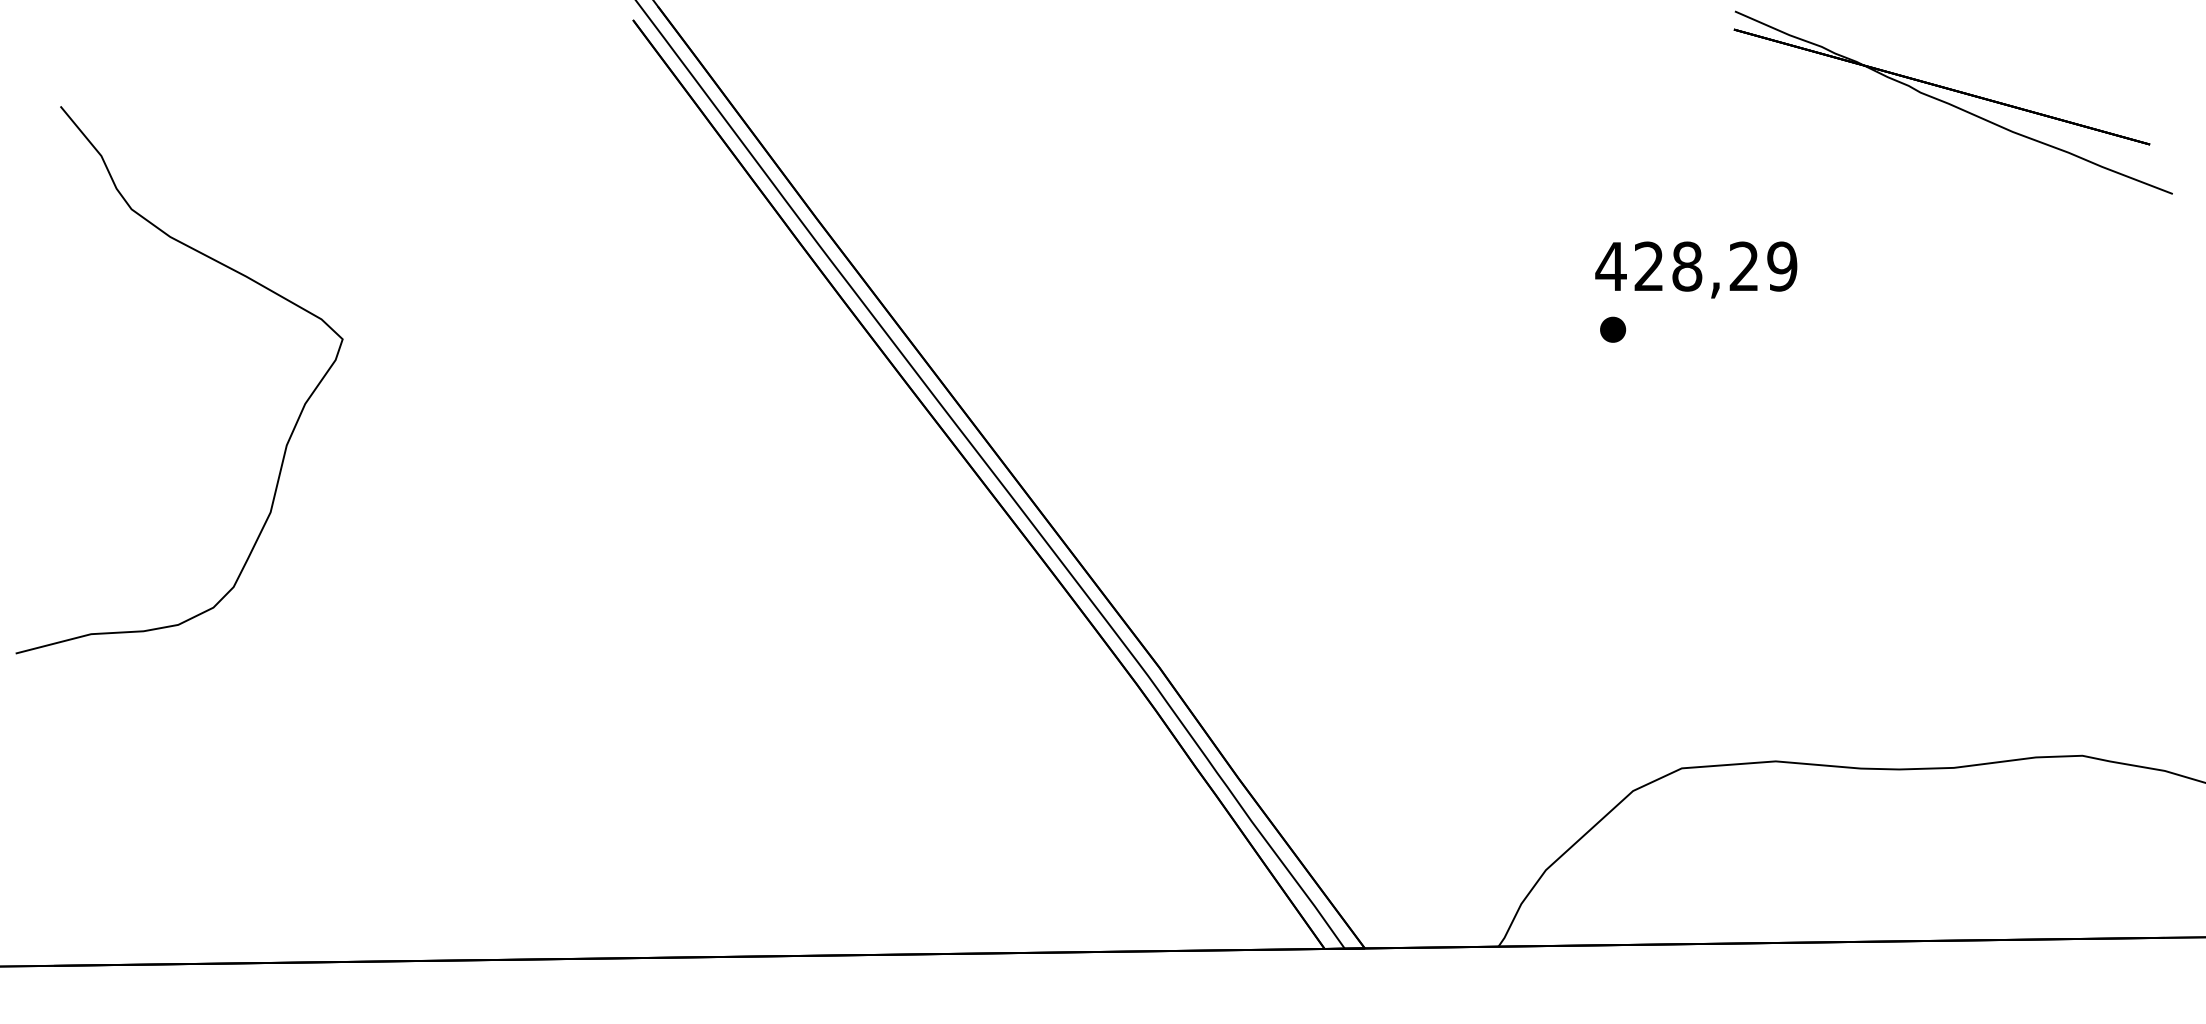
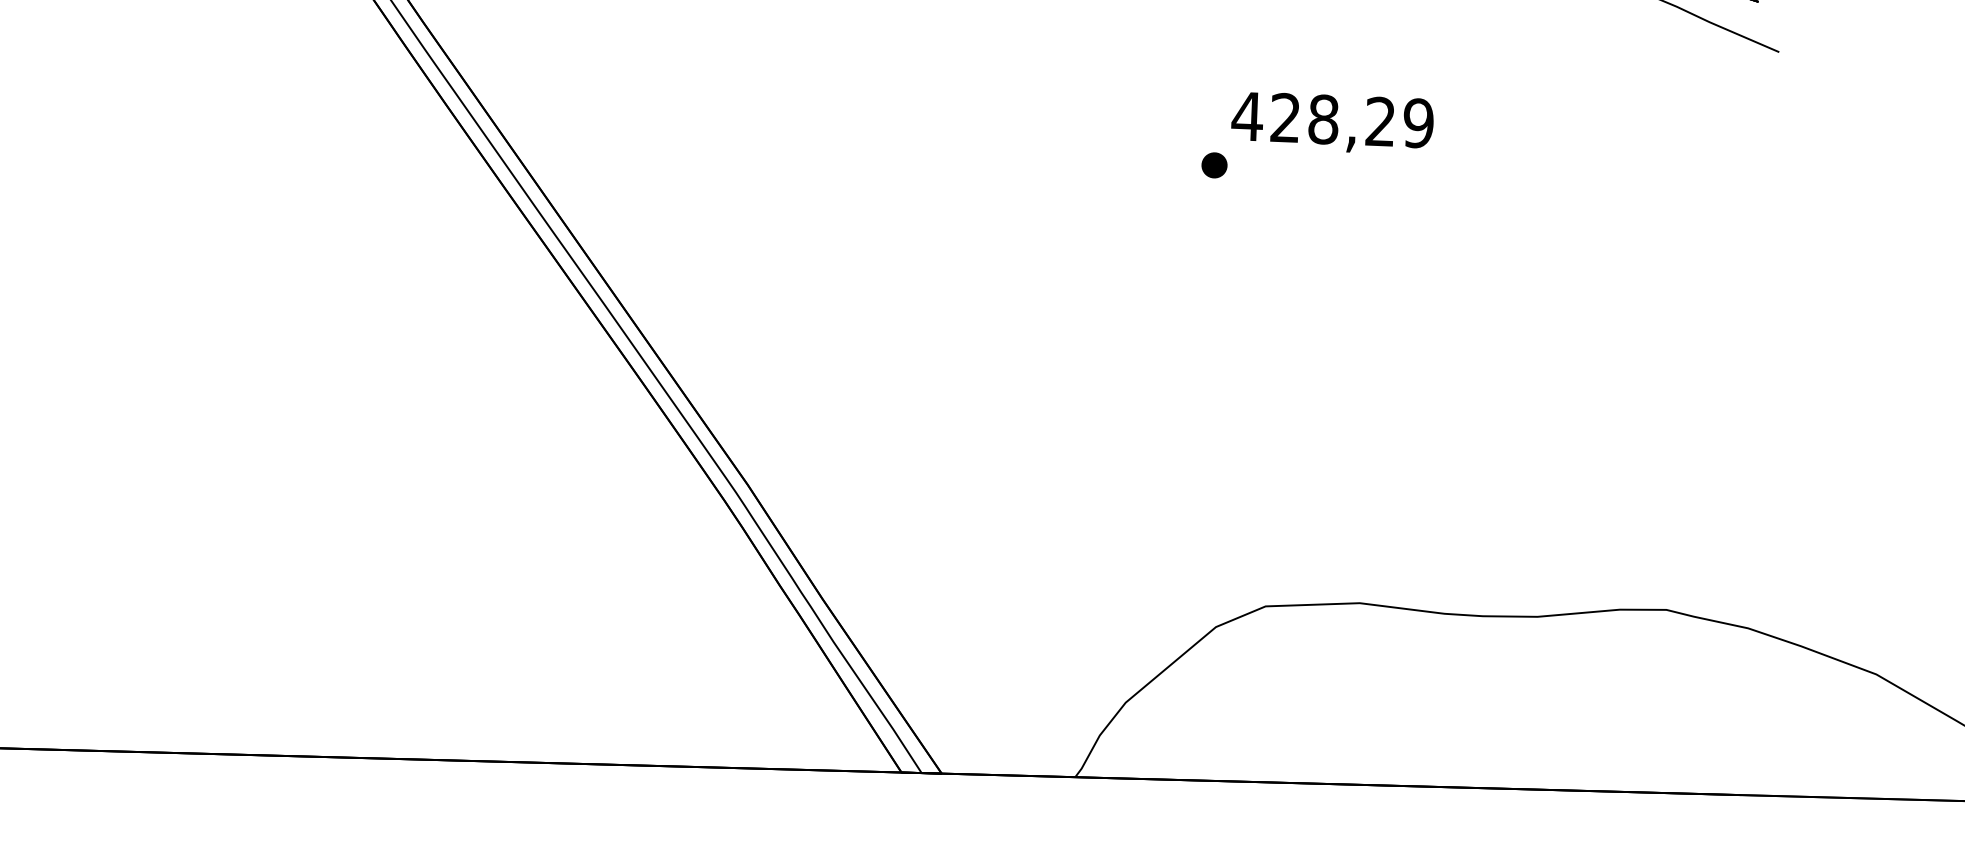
text: (1696, 269) -> (1332, 122), moved

